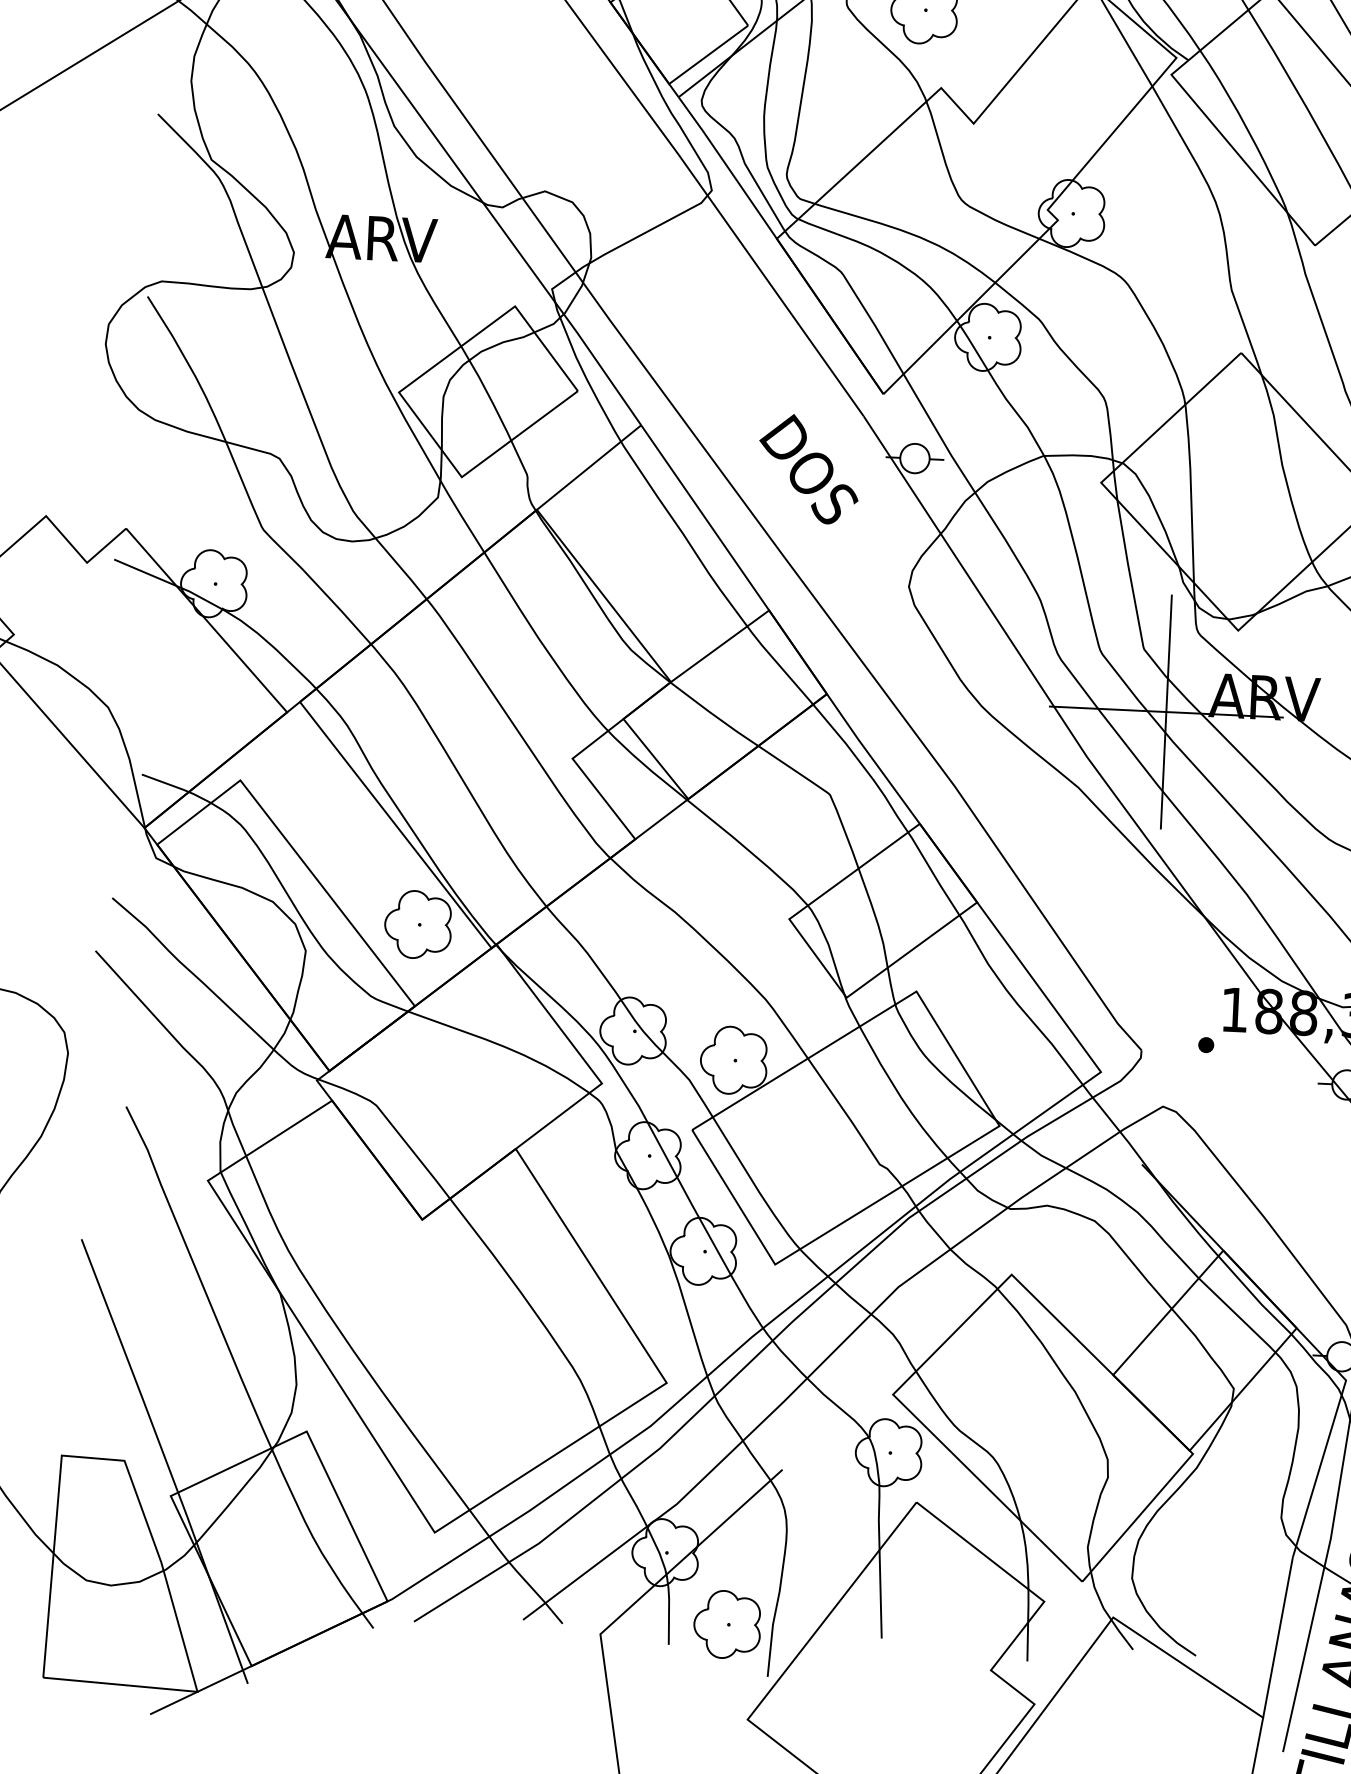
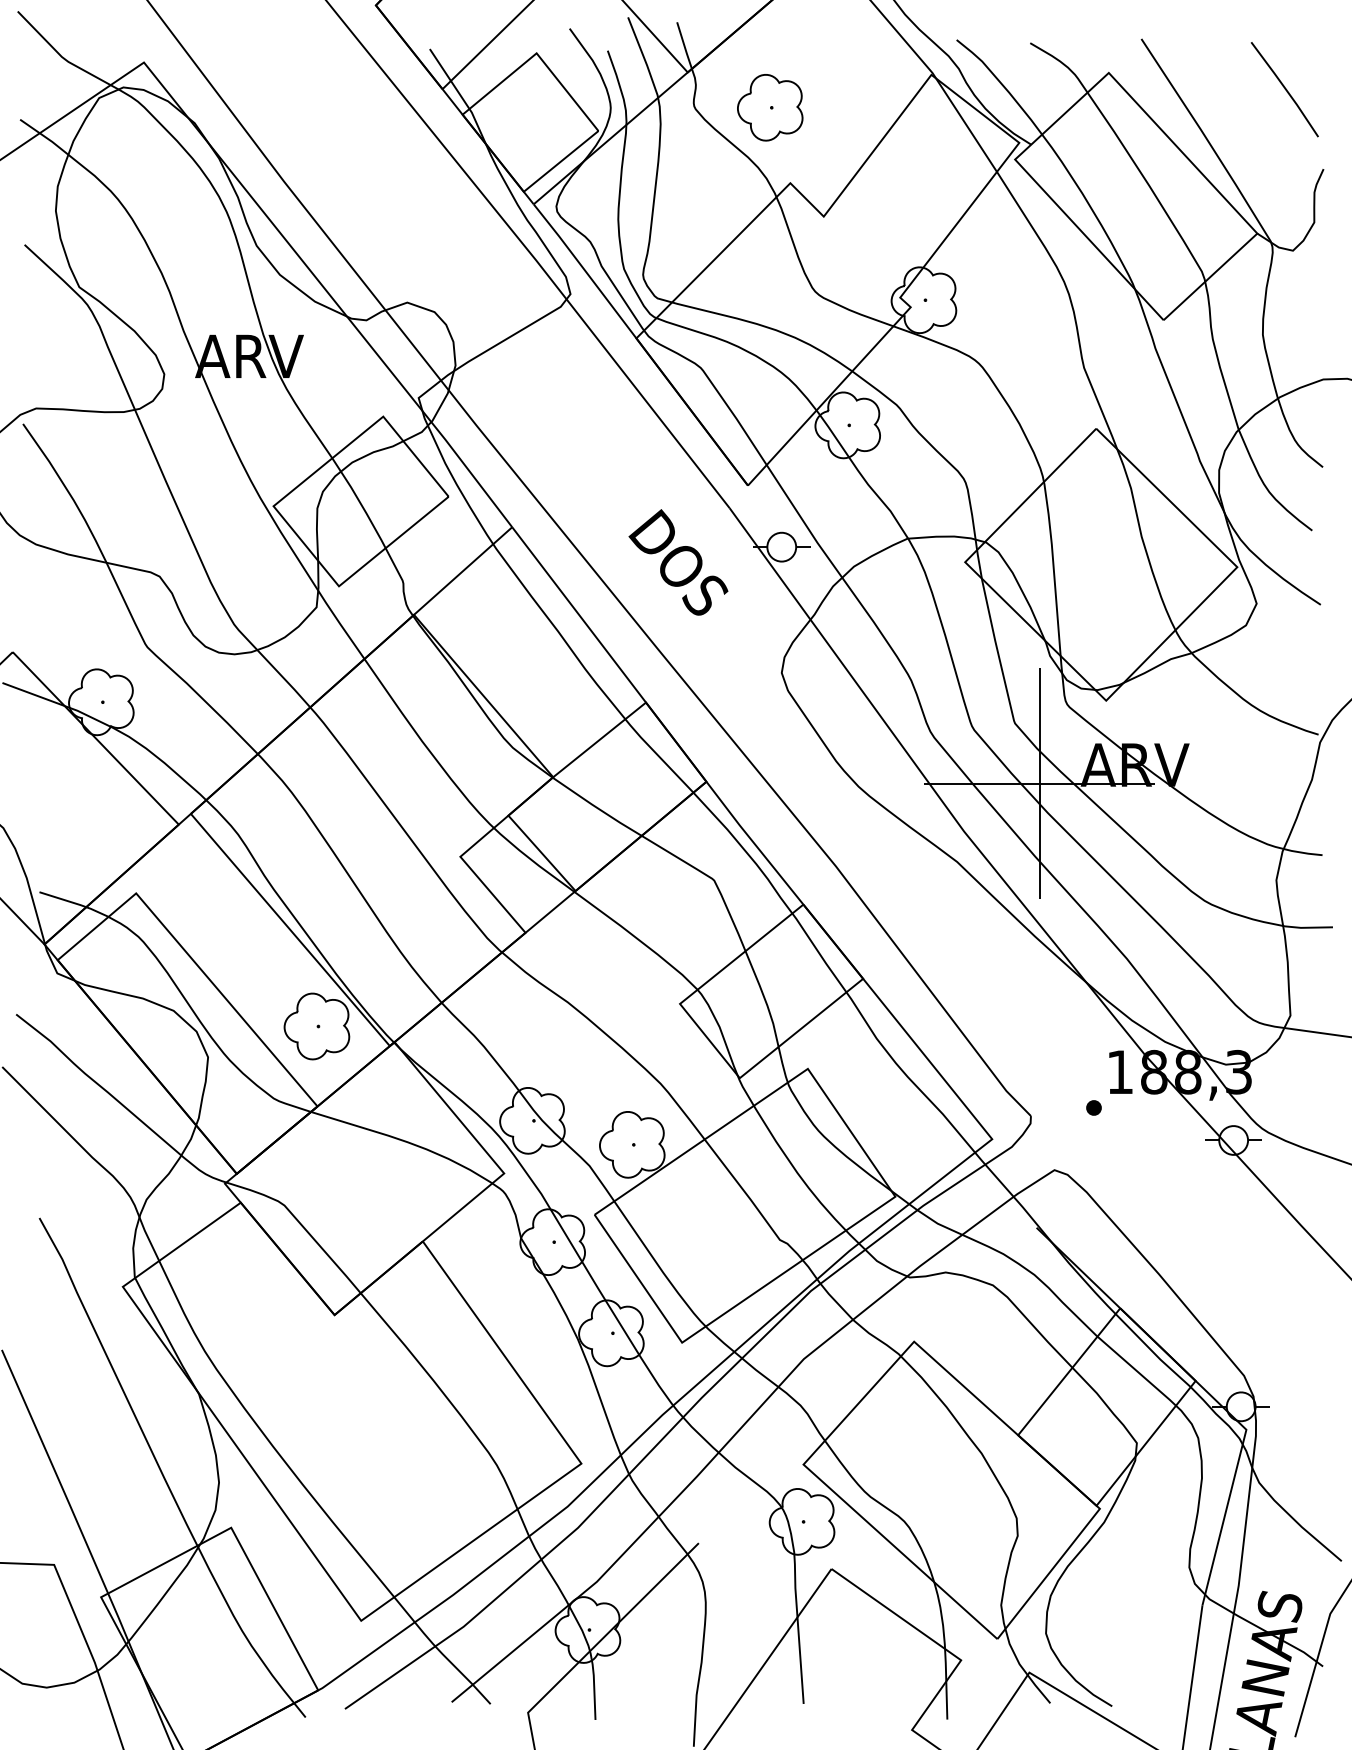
part: (726, 1624) -> (651, 1697), removed

